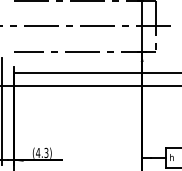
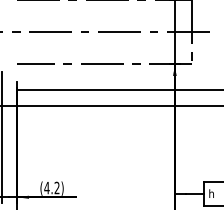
text: (46, 152) -> (57, 187), (4.3) -> (4.2)

